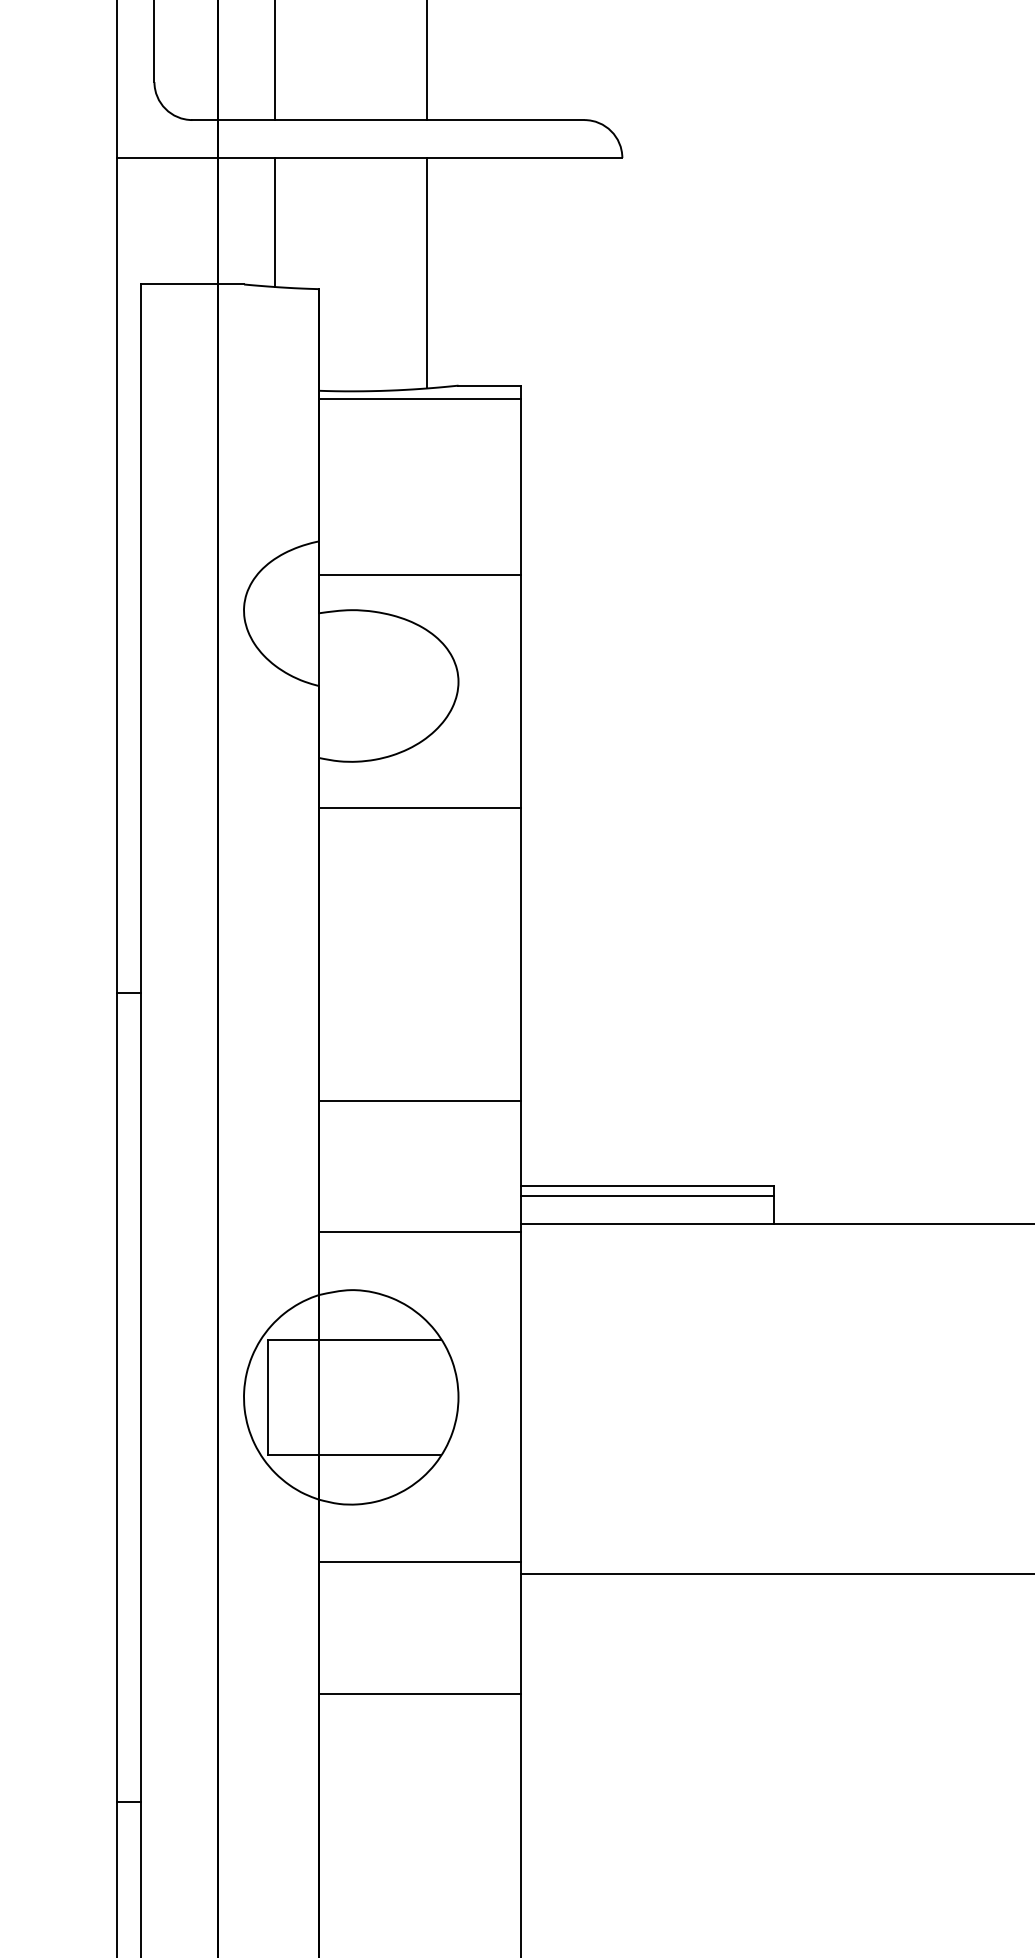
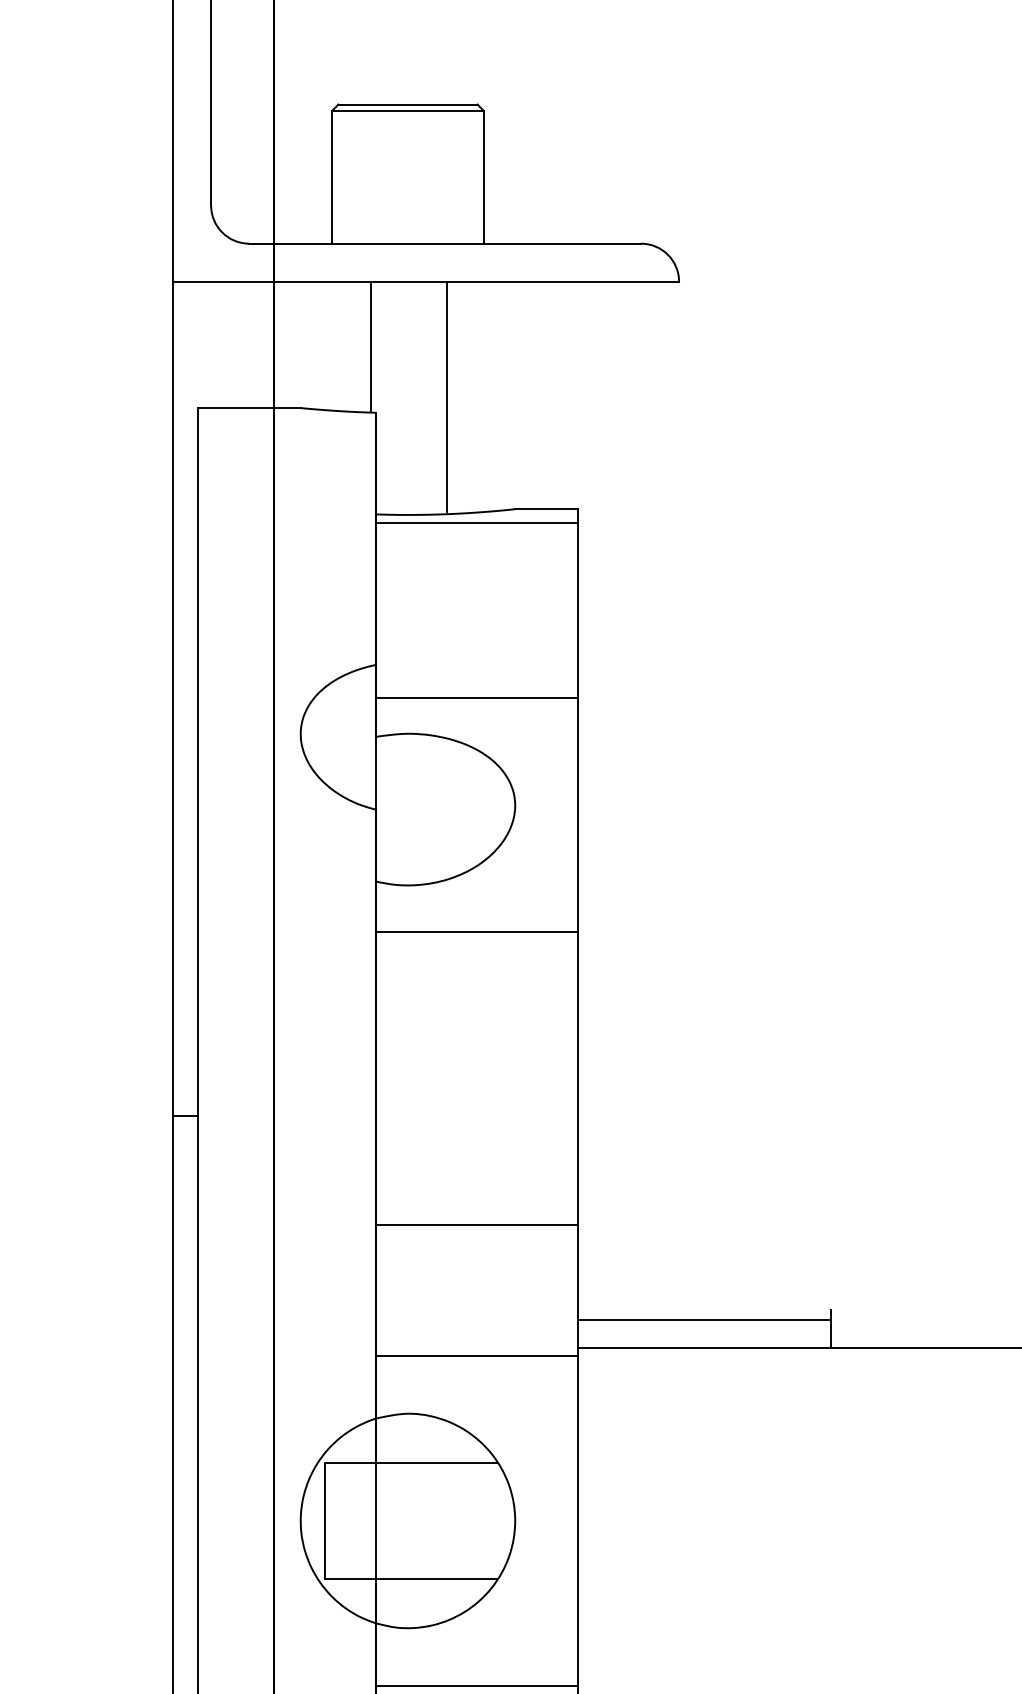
line: (275, 222) -> (371, 346), moved
line: (427, 273) -> (447, 397), moved
line: (647, 1186) -> (704, 1310), removed

